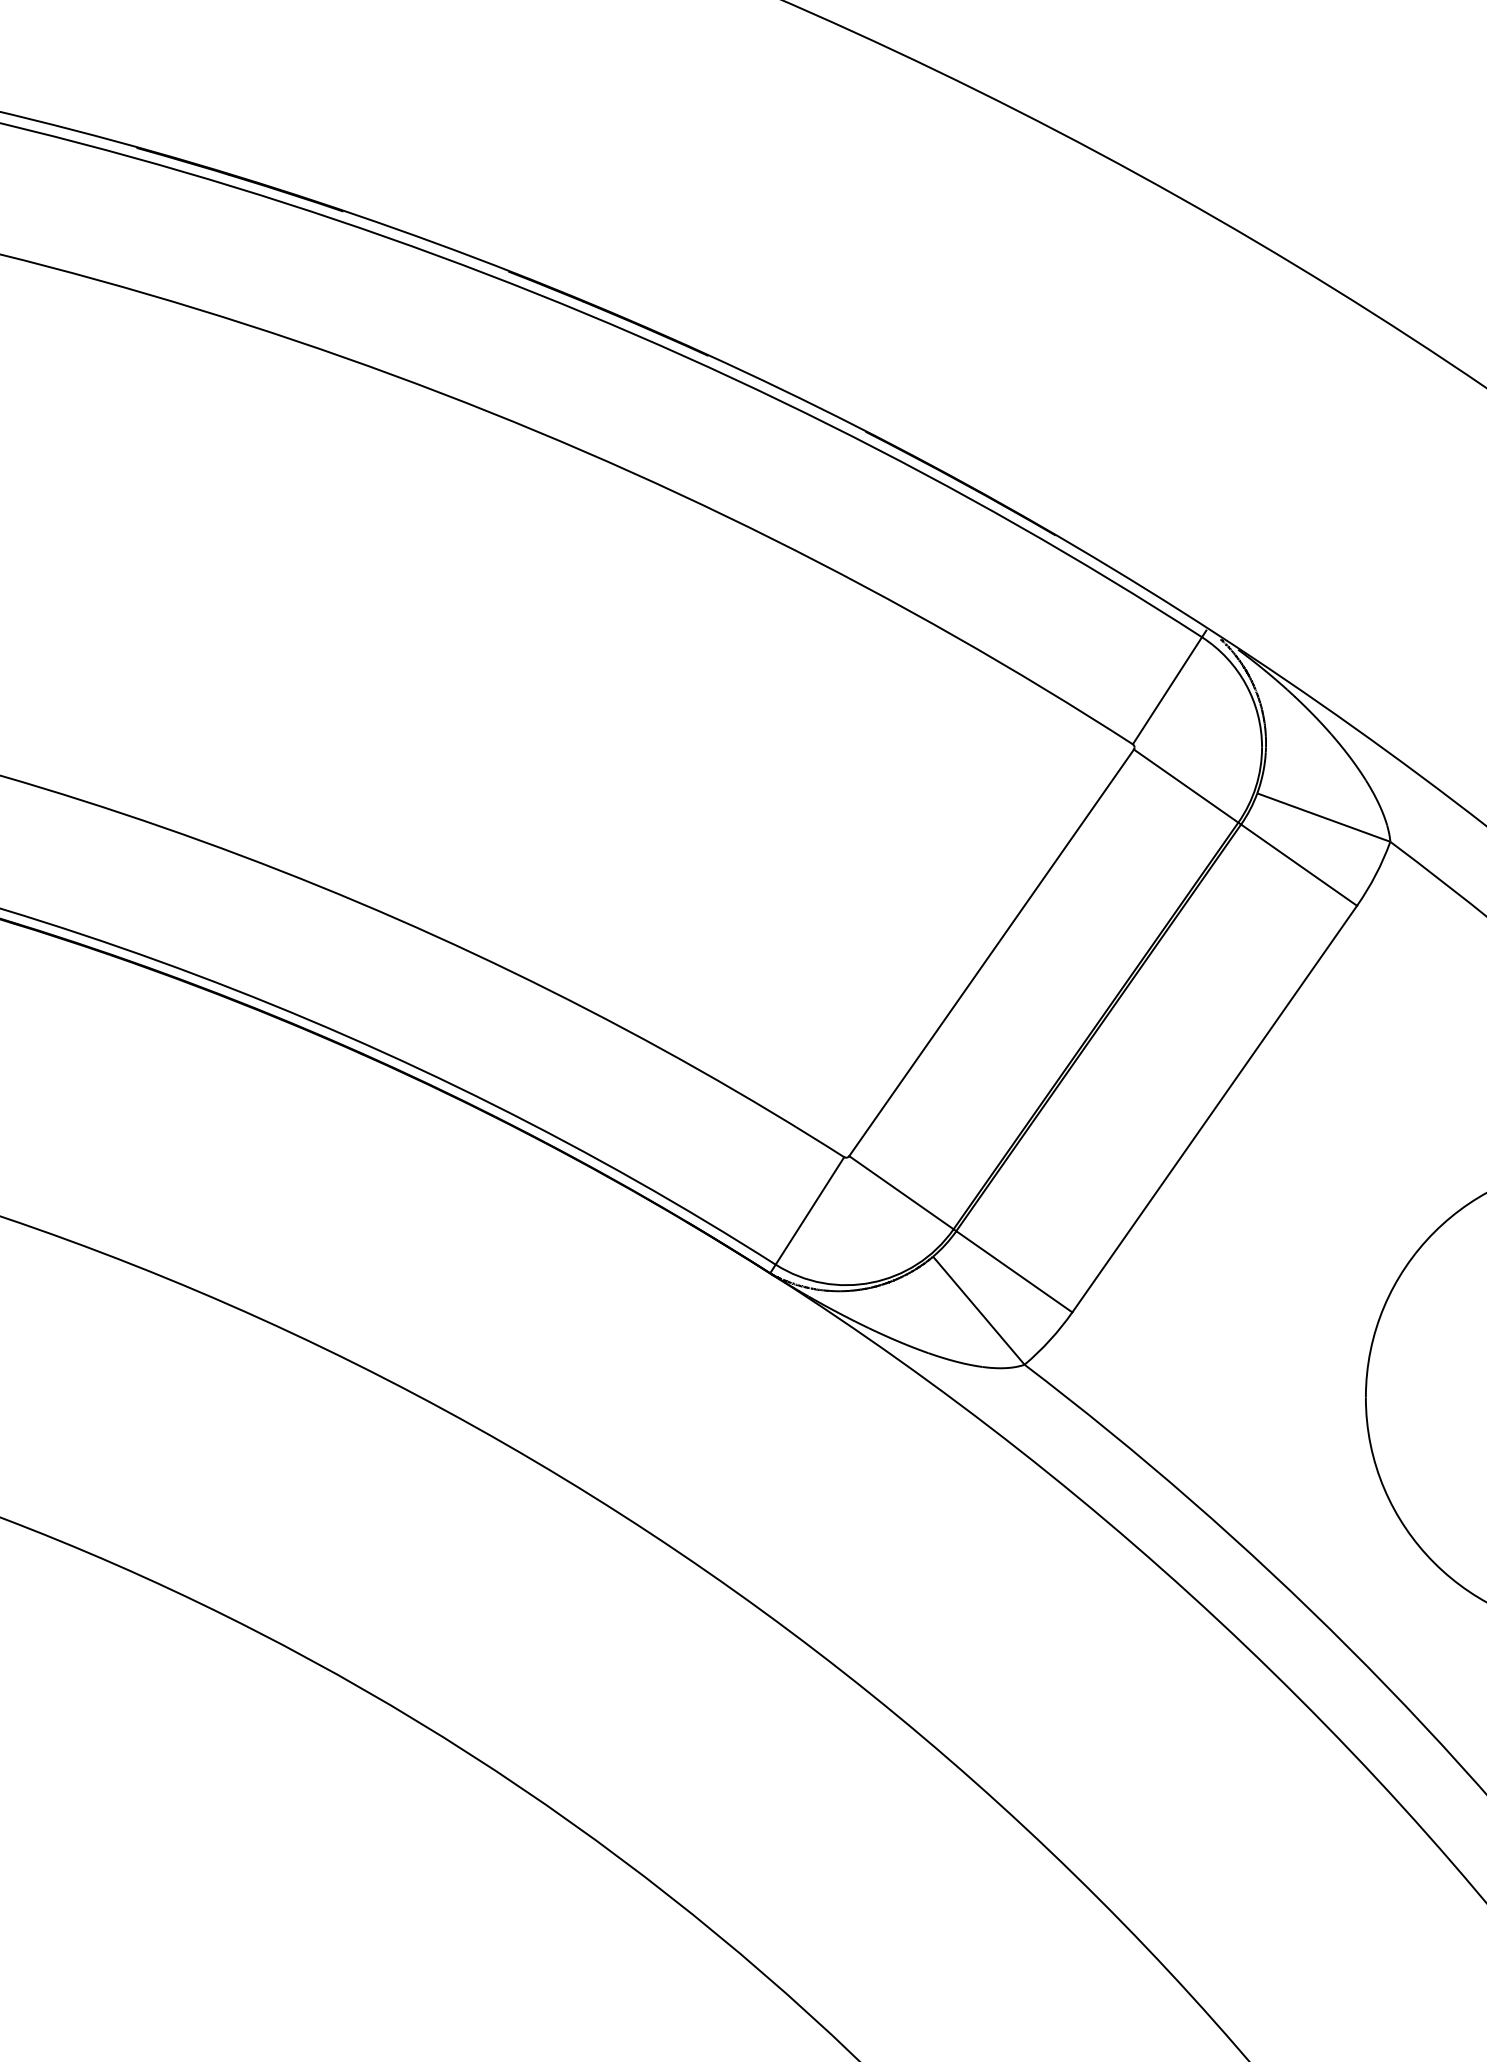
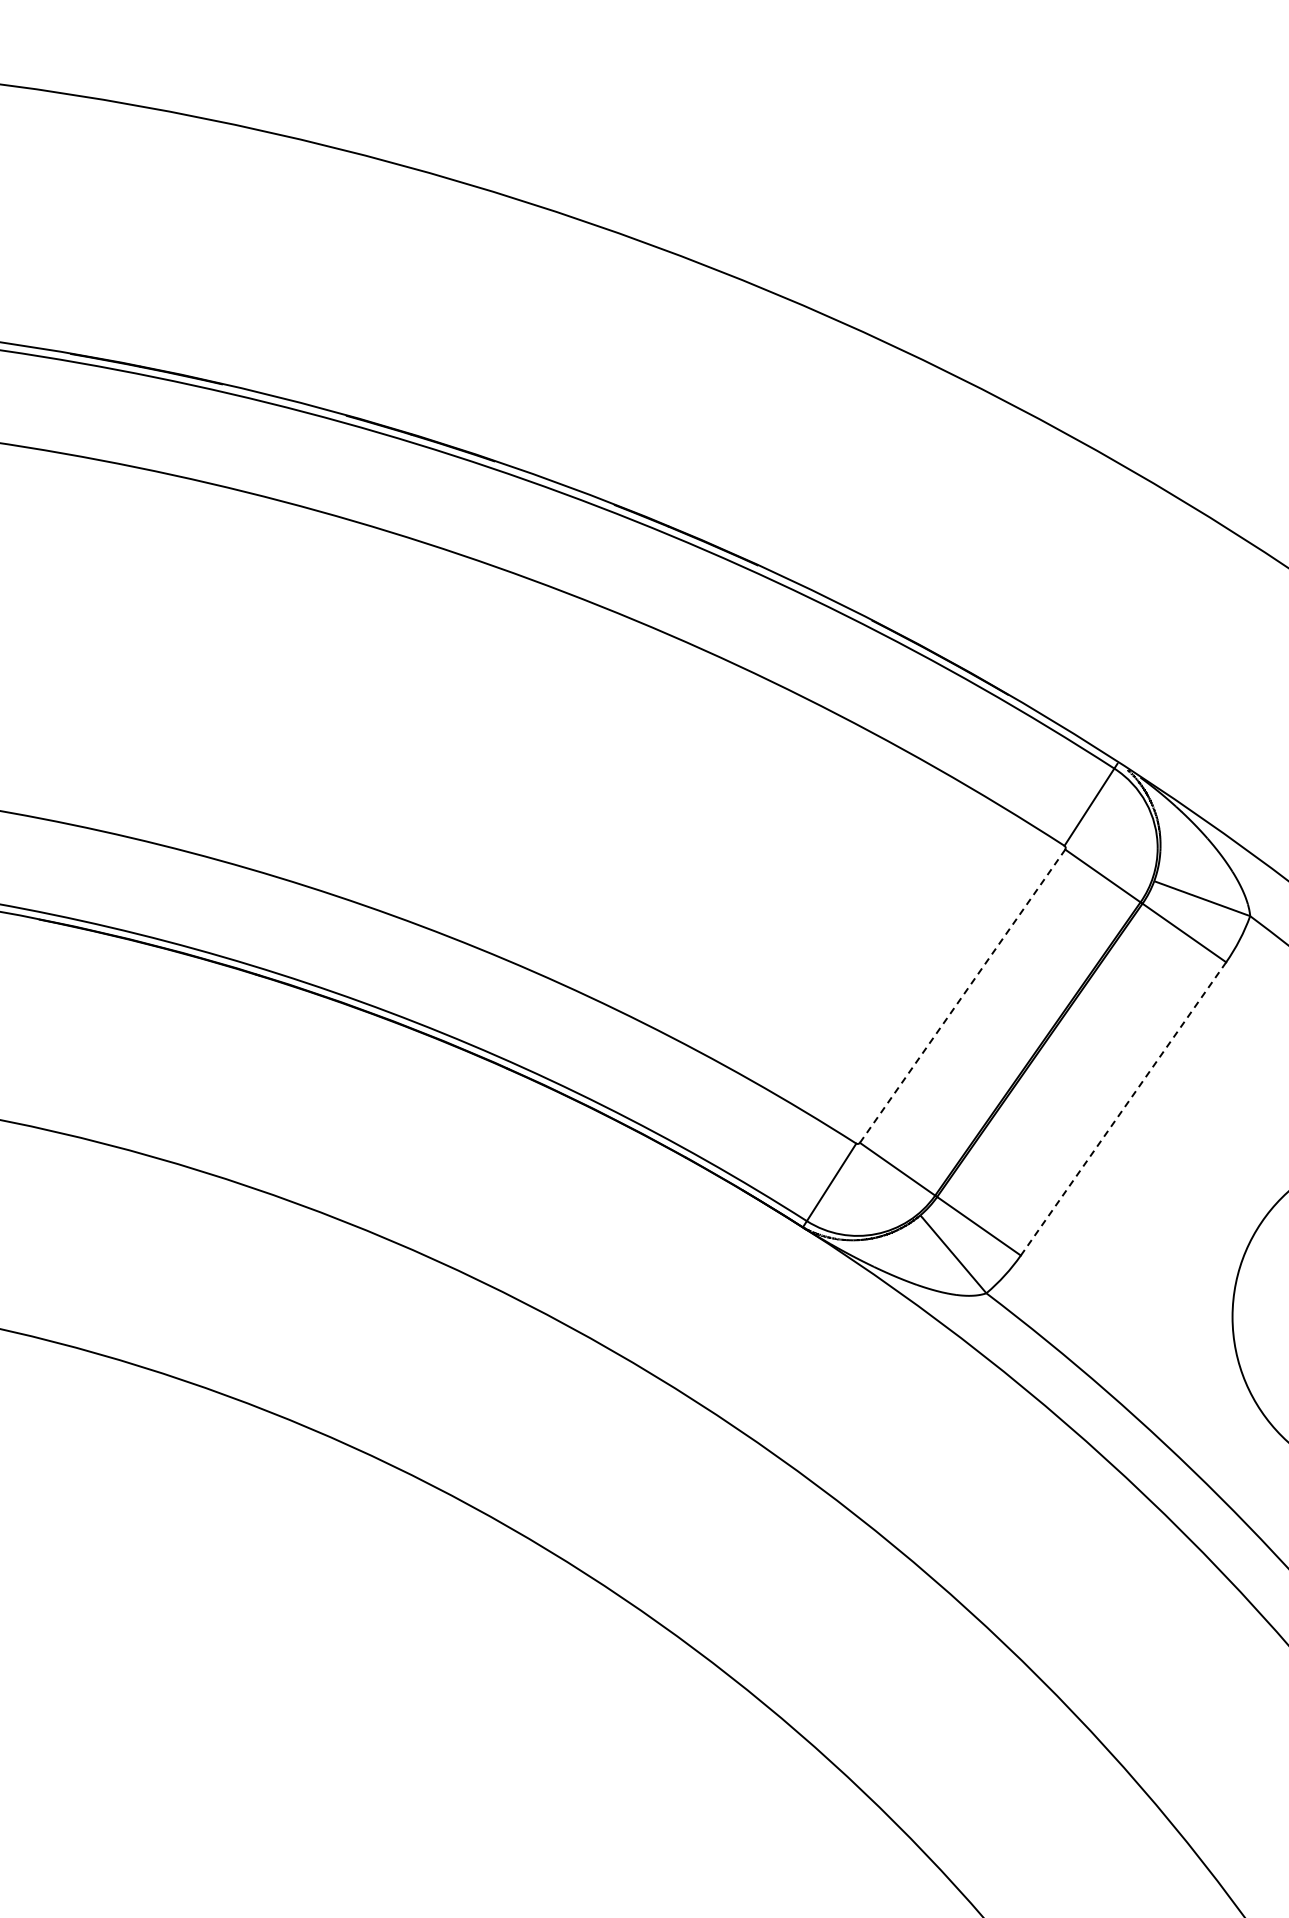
line: (991, 953) -> (962, 996), solid -> dashed
line: (1214, 1108) -> (1123, 1108), solid -> dashed

